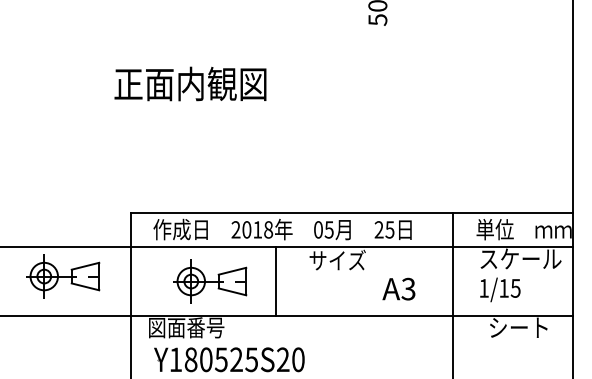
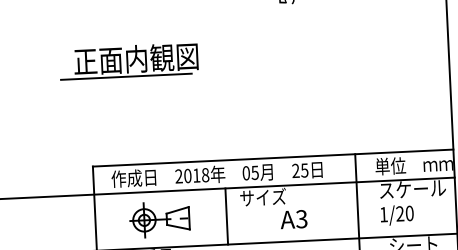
line: (177, 105) -> (126, 77), added
part: (63, 276) -> (39, 221), removed
line: (276, 281) -> (227, 216), moved
text: (509, 287) -> (404, 212), 1/15 -> 1/20
text: (398, 288) -> (293, 219), moved

